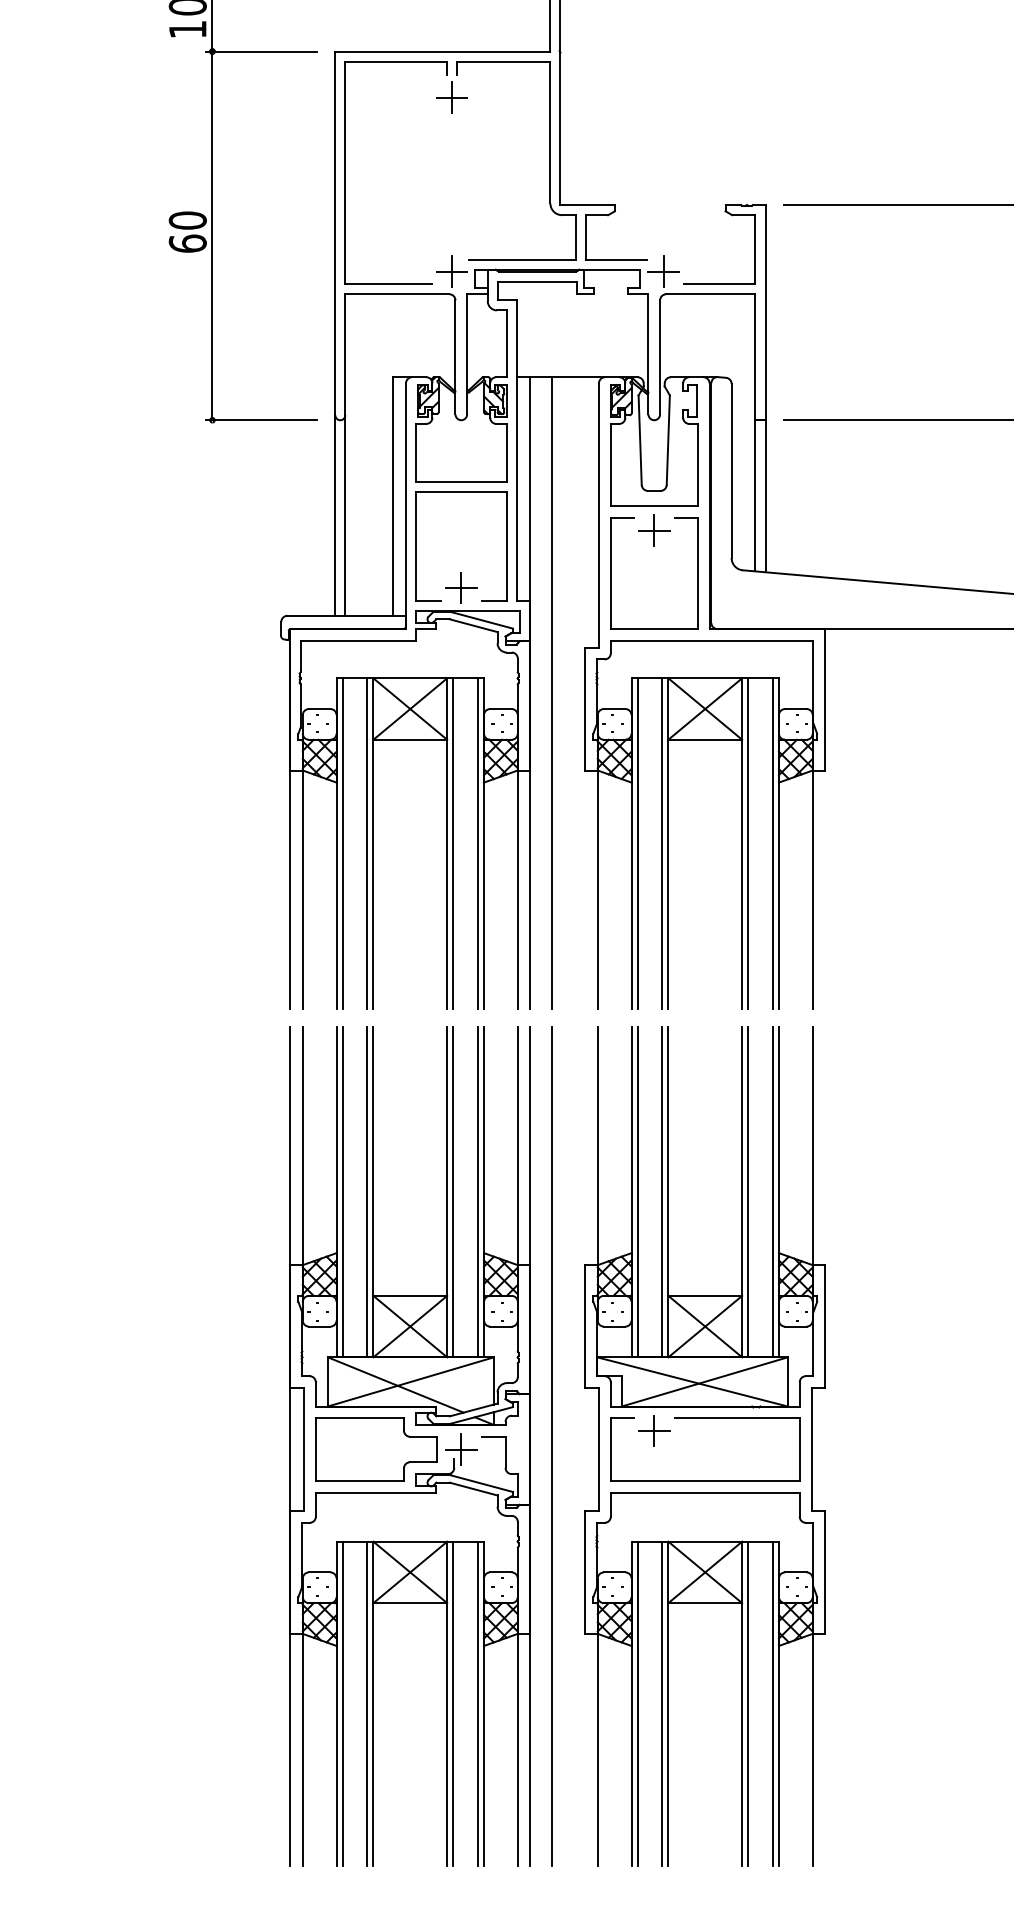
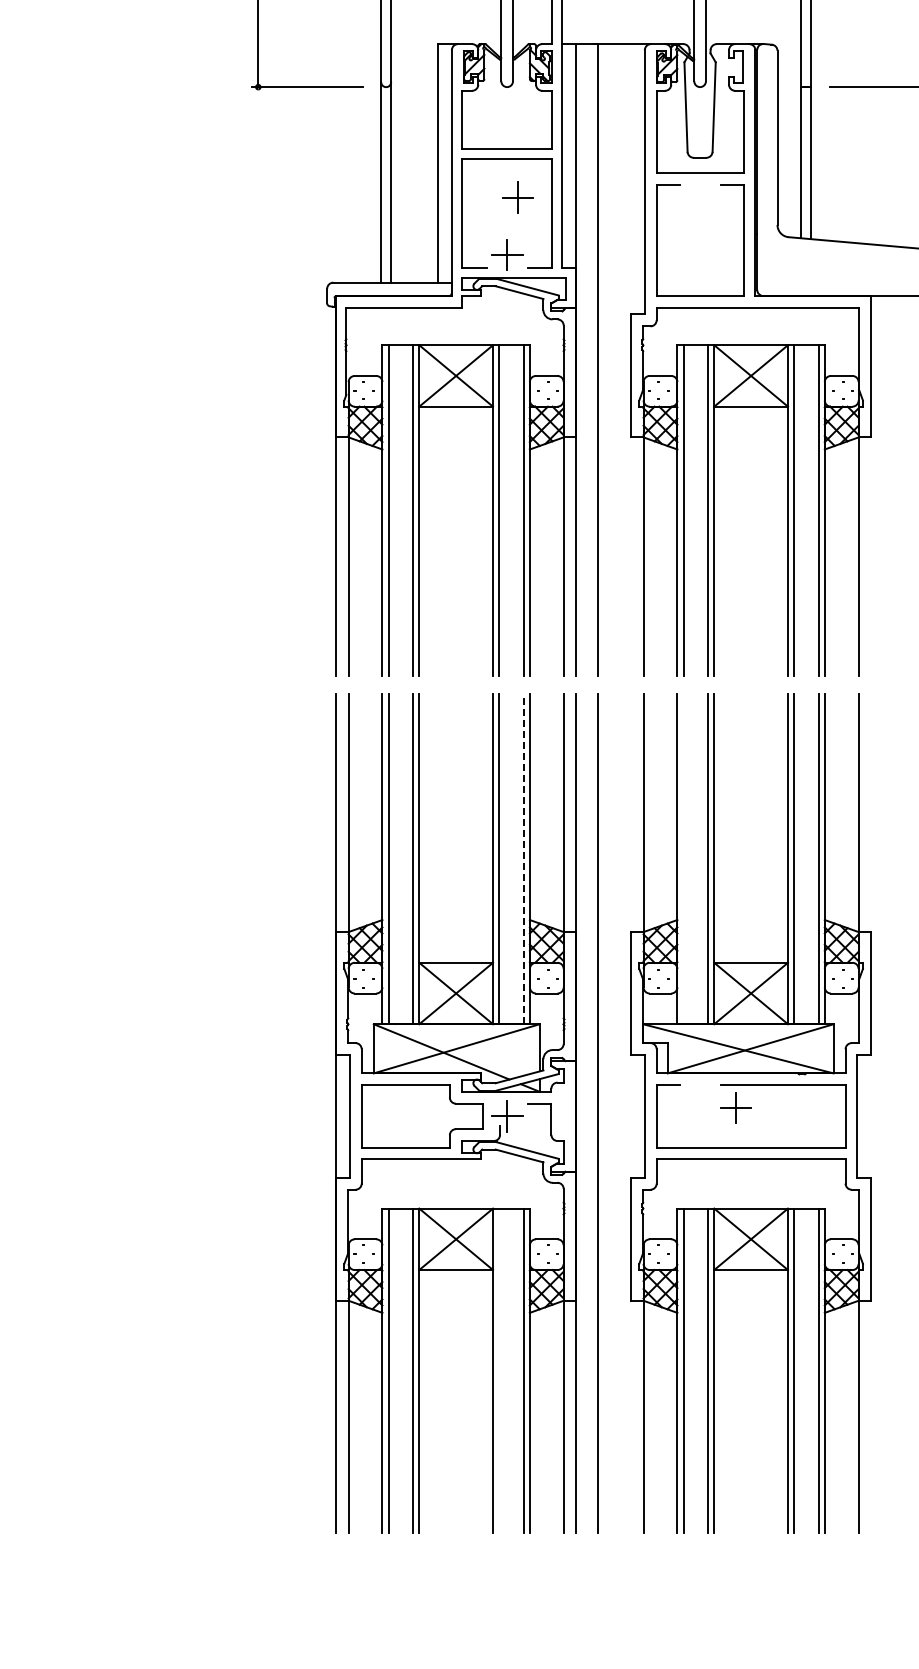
part: (654, 530) -> (518, 197), moved
line: (477, 1191) -> (523, 858), solid -> dashed
line: (637, 1192) -> (683, 859), removed
part: (654, 1430) -> (736, 1107), moved
line: (453, 1703) -> (499, 1370), removed

